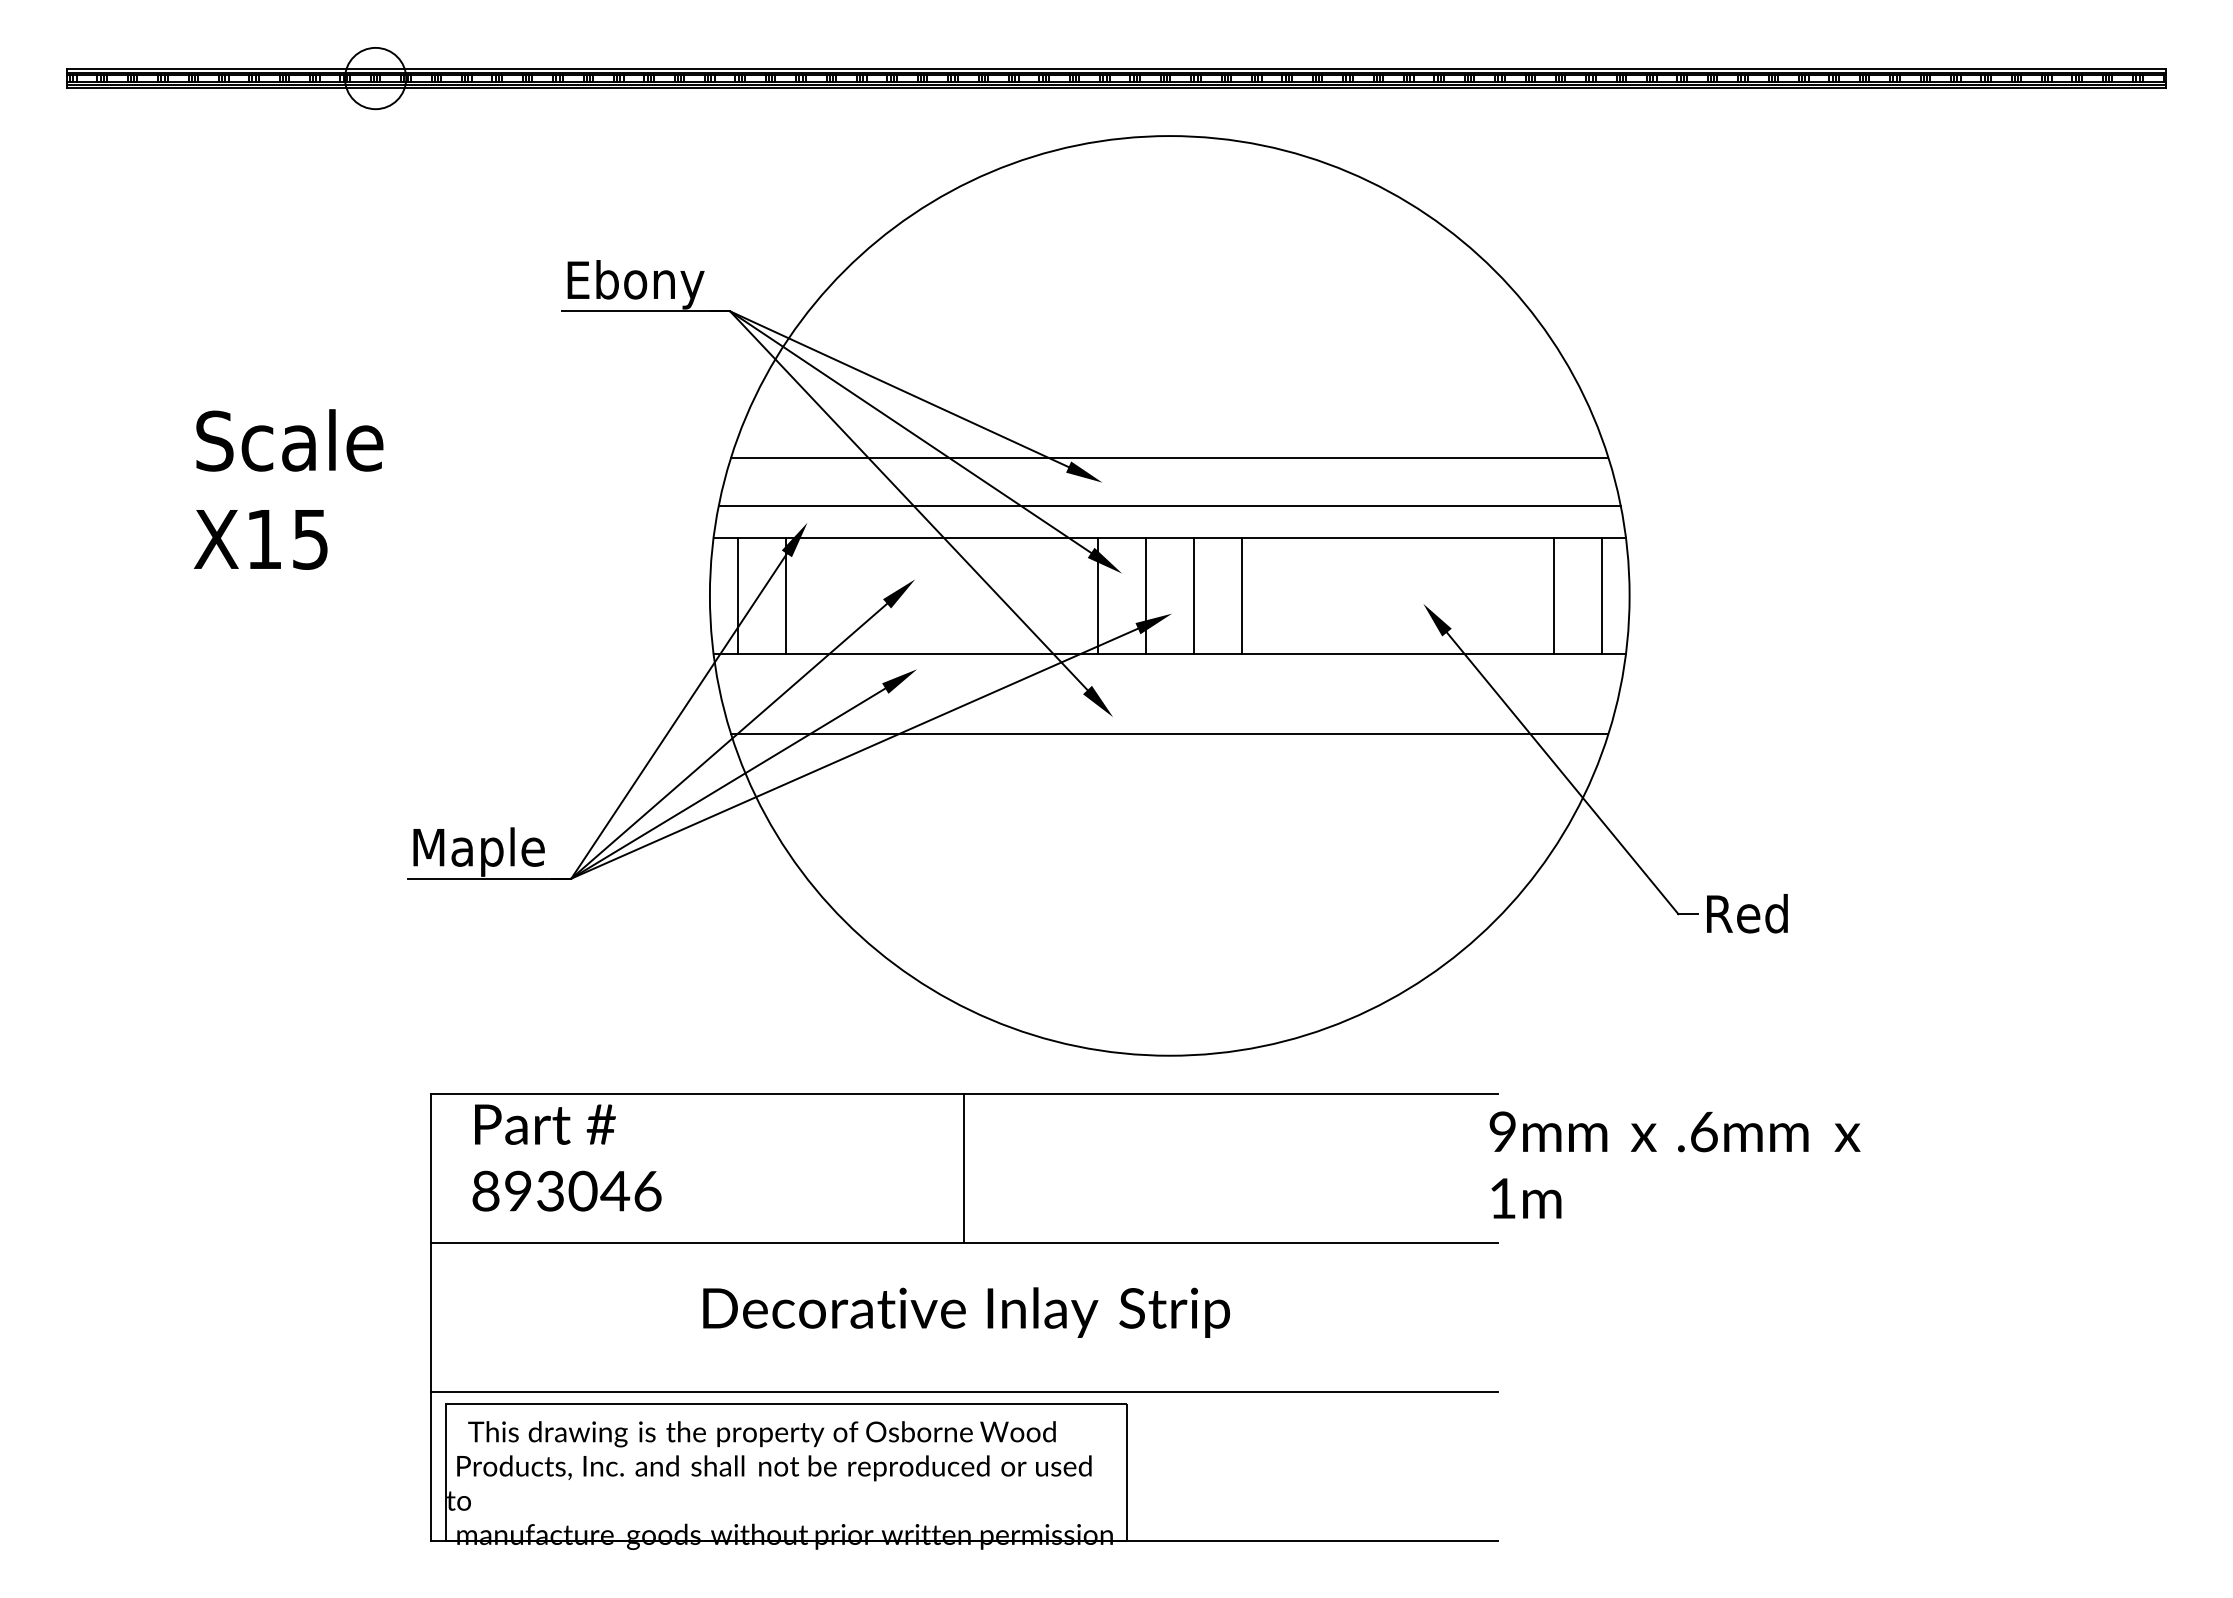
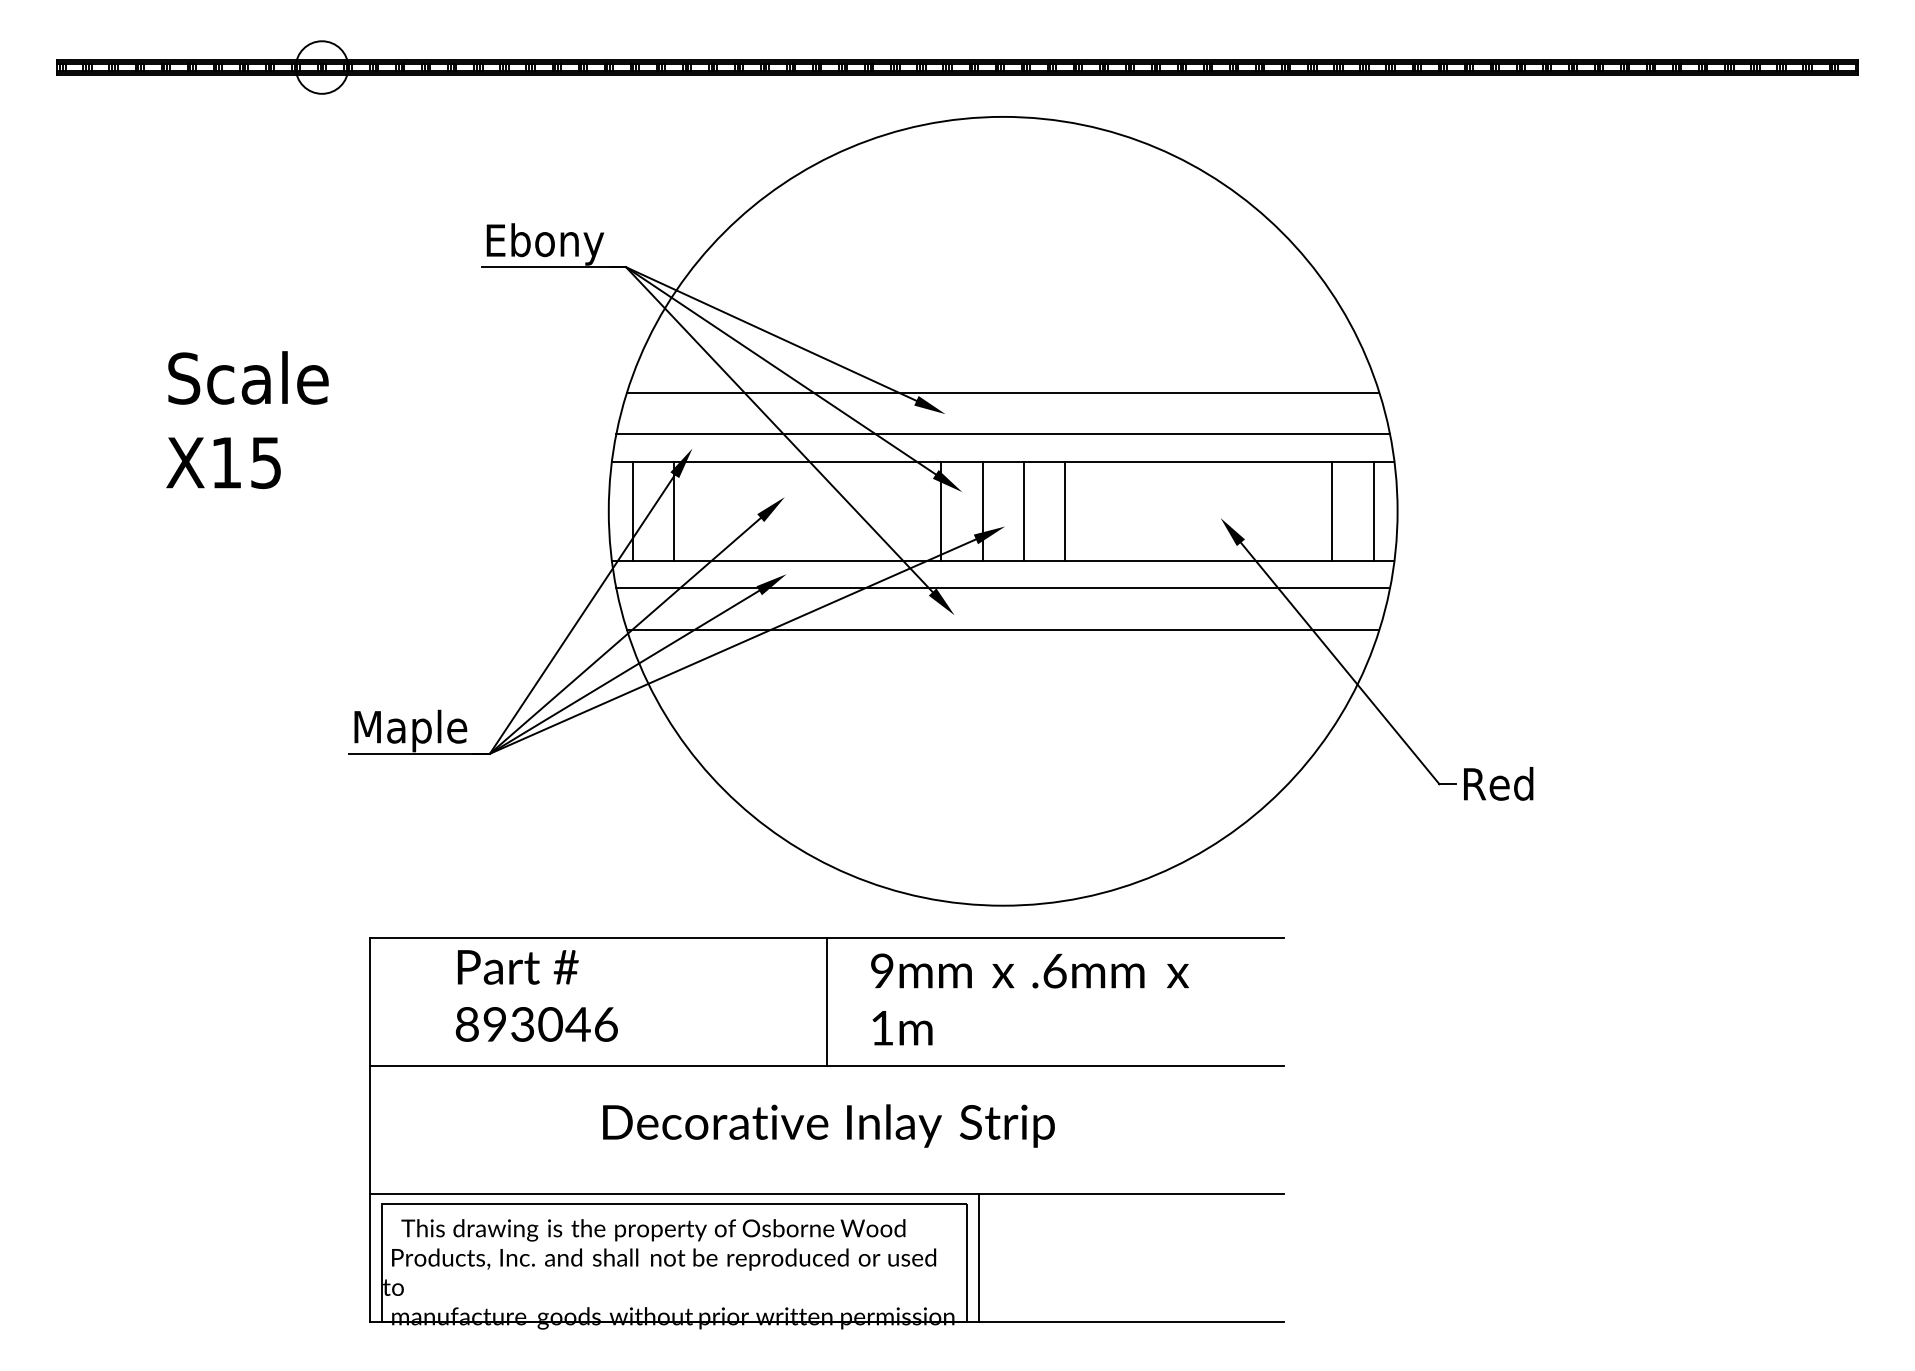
line: (1169, 685) -> (1002, 588), added
text: (566, 1157) -> (536, 995), moved
text: (1674, 1164) -> (1029, 998), moved
line: (1141, 1466) -> (978, 1258), added

